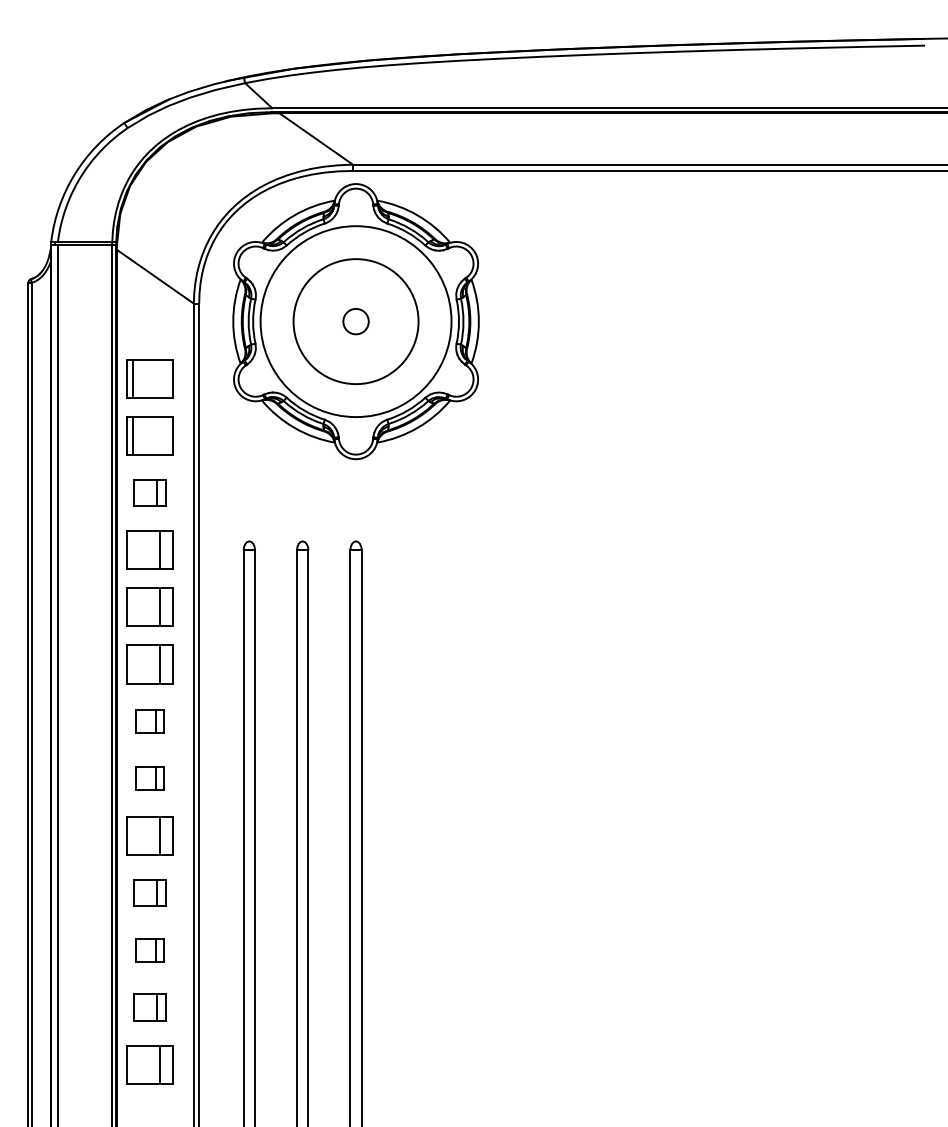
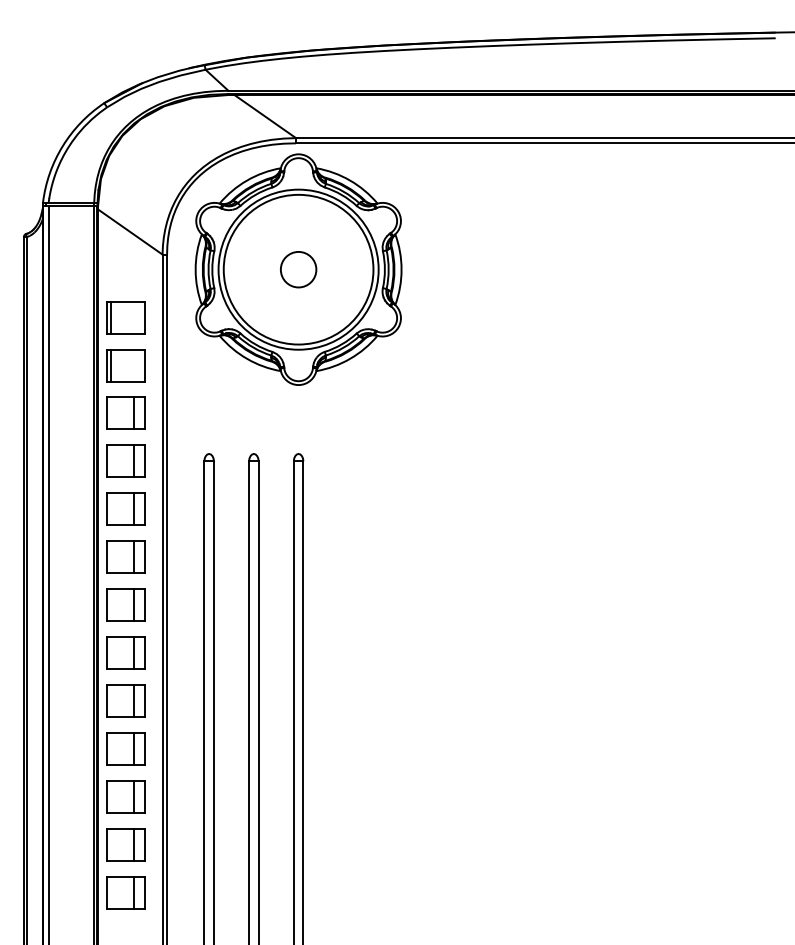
circle: (355, 321) -> (298, 269), size x1.43
circle: (355, 321) -> (298, 269), size x1.67
part: (149, 492) -> (125, 412), size x1.43
part: (149, 721) -> (125, 604), size x1.67
part: (149, 778) -> (125, 652), size x1.67
part: (149, 892) -> (125, 748), size x1.43
part: (149, 949) -> (125, 796), size x1.67
part: (149, 1007) -> (125, 844), size x1.43

